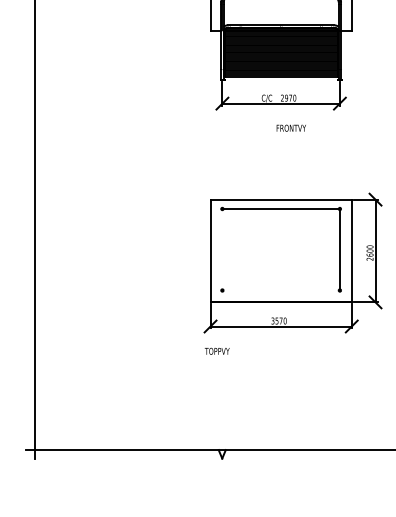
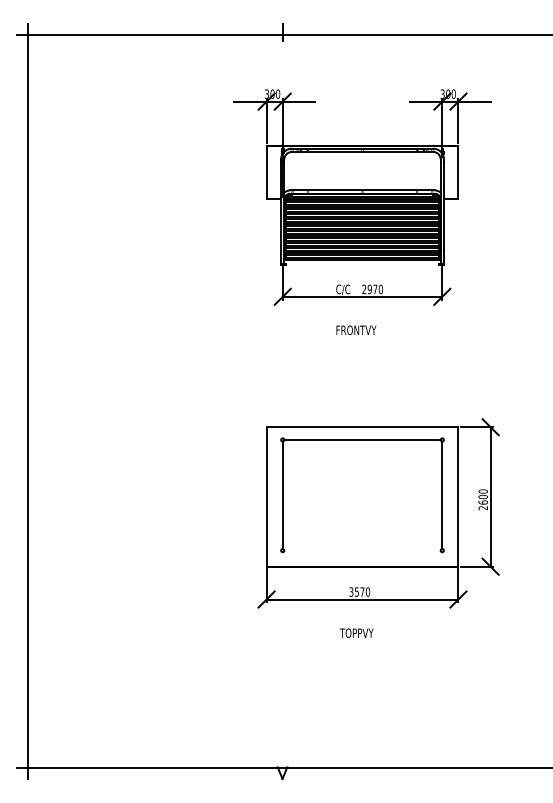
text: (291, 127) -> (356, 329), moved
line: (222, 249) -> (282, 495), added
text: (217, 350) -> (356, 632), moved

